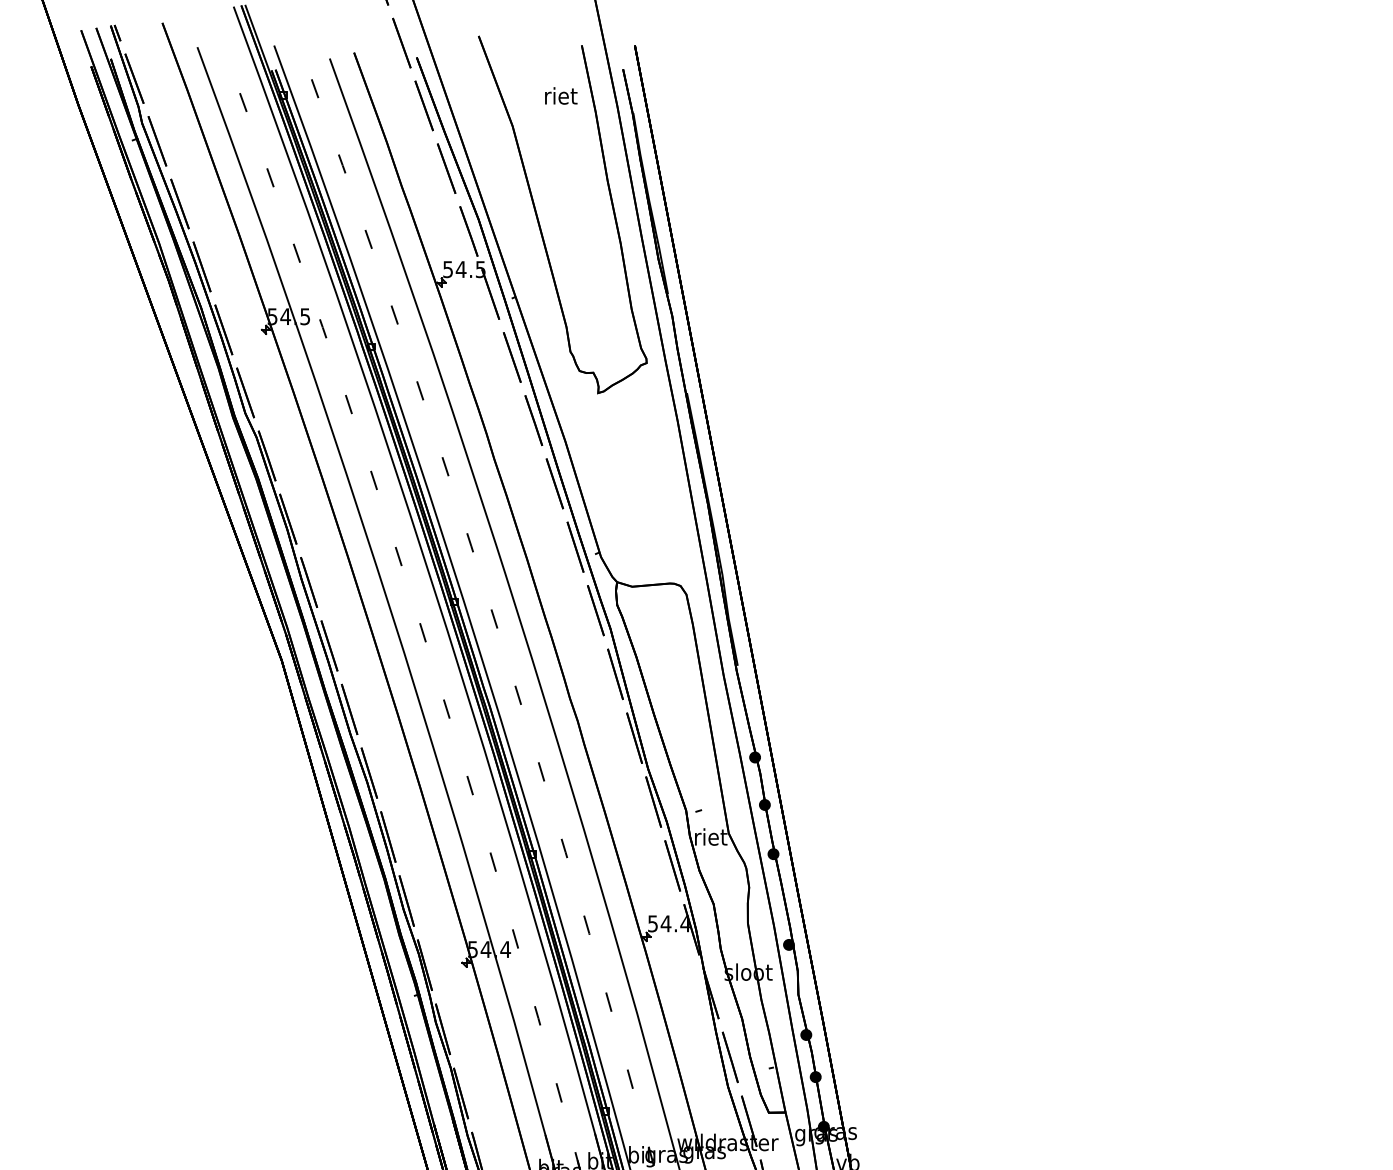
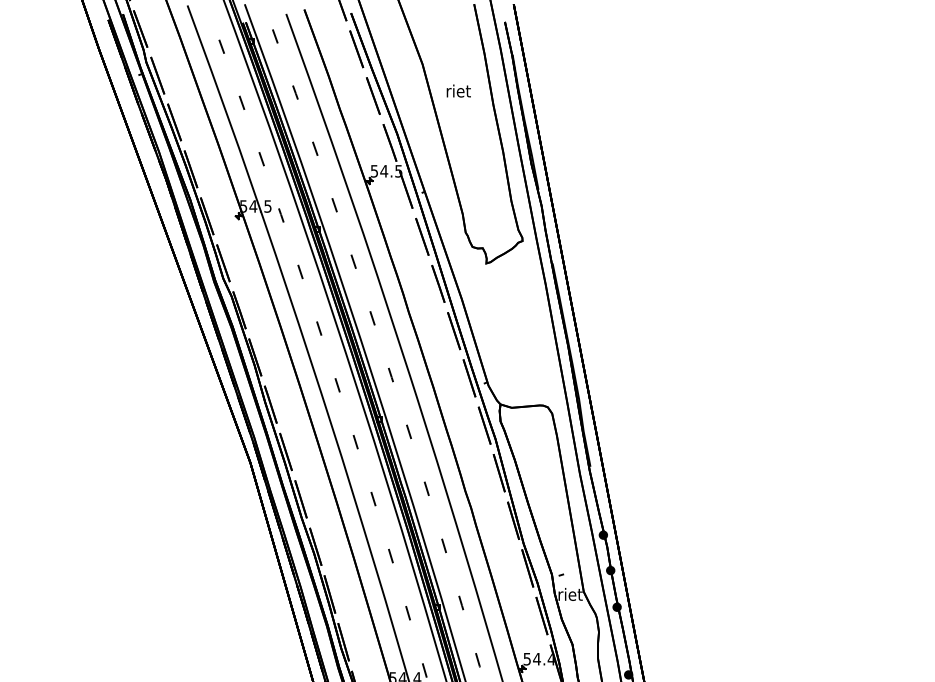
text: (561, 95) -> (459, 90), moved

